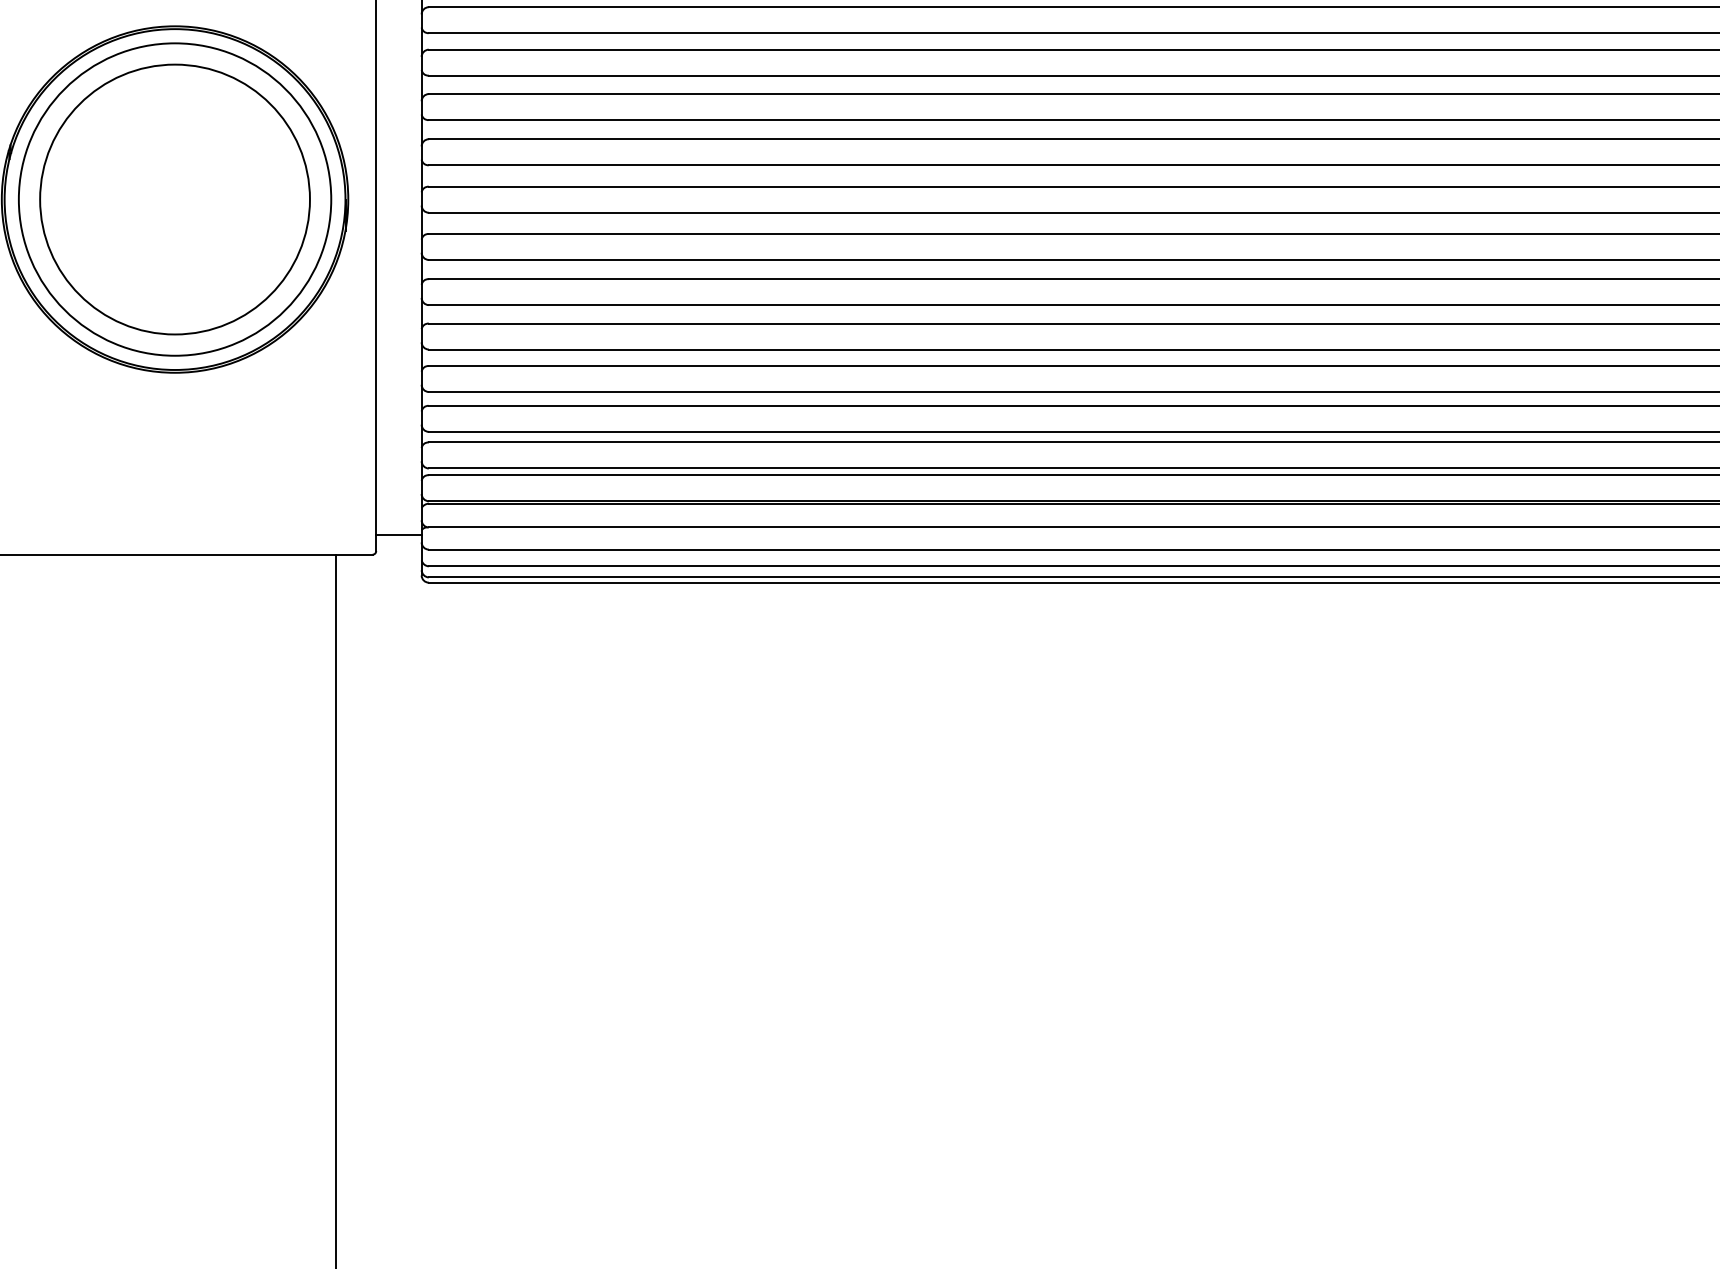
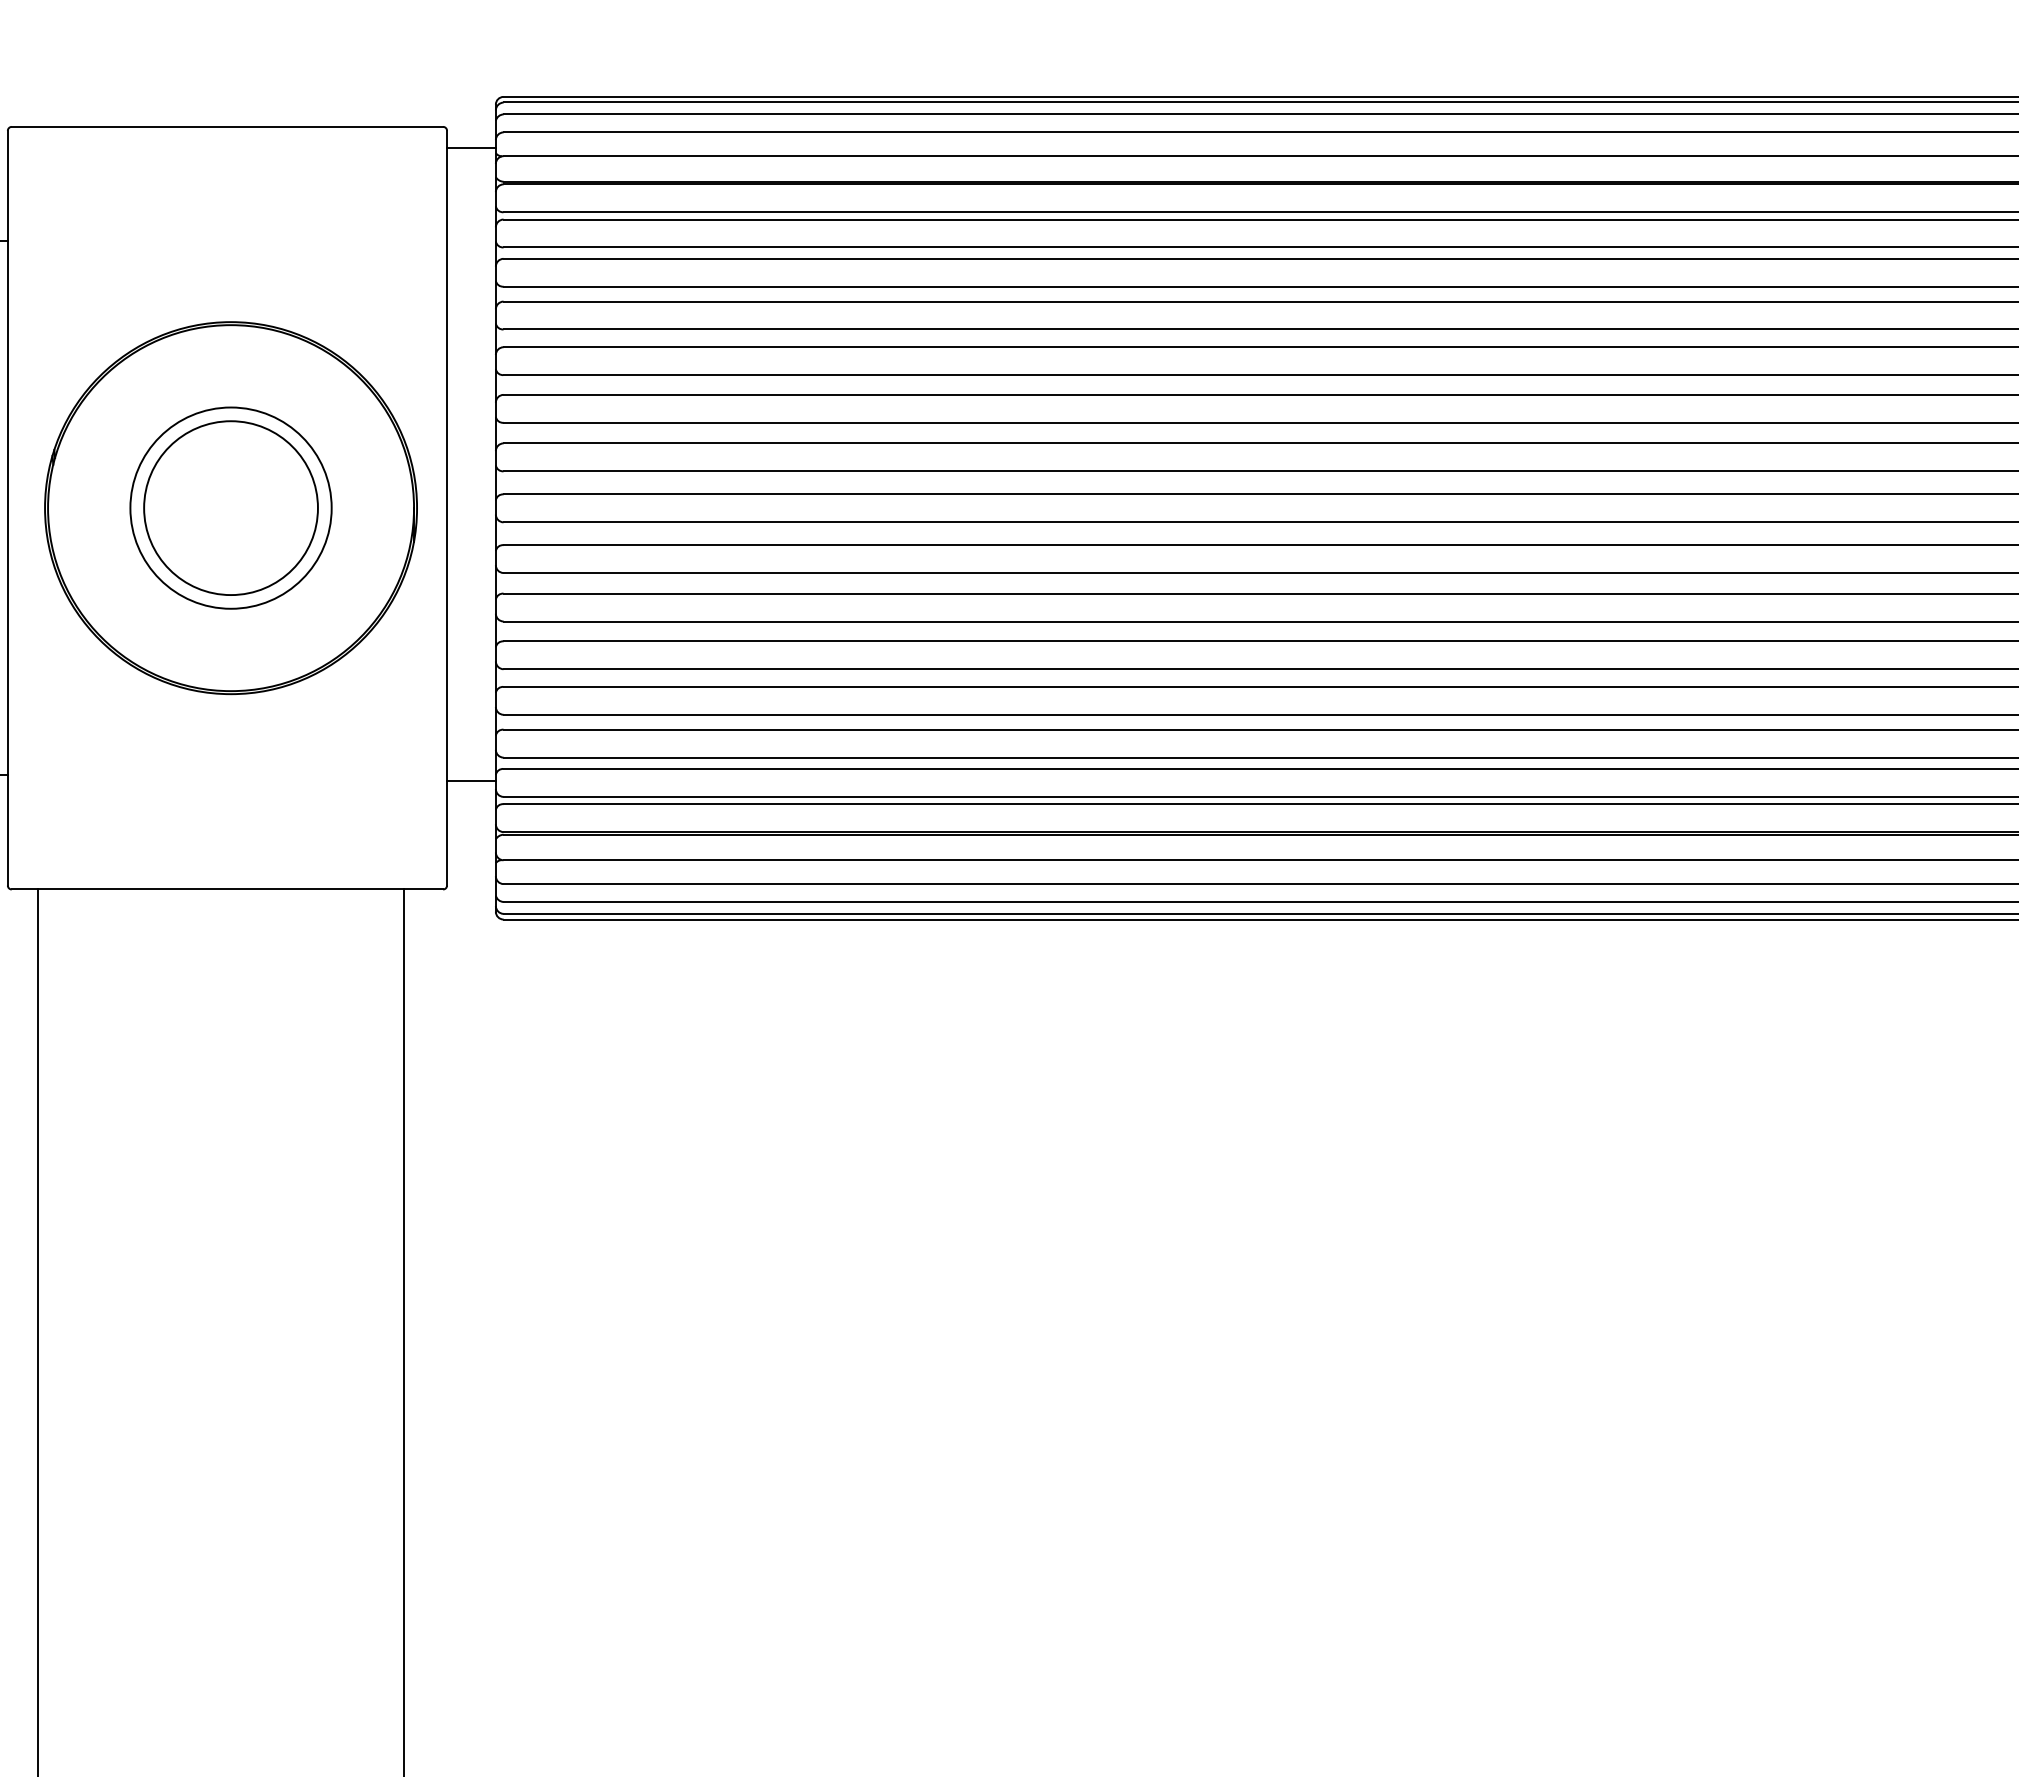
circle: (174, 198) -> (230, 507), size x0.6
circle: (174, 199) -> (230, 508), size x0.6
line: (398, 535) -> (471, 781), moved

